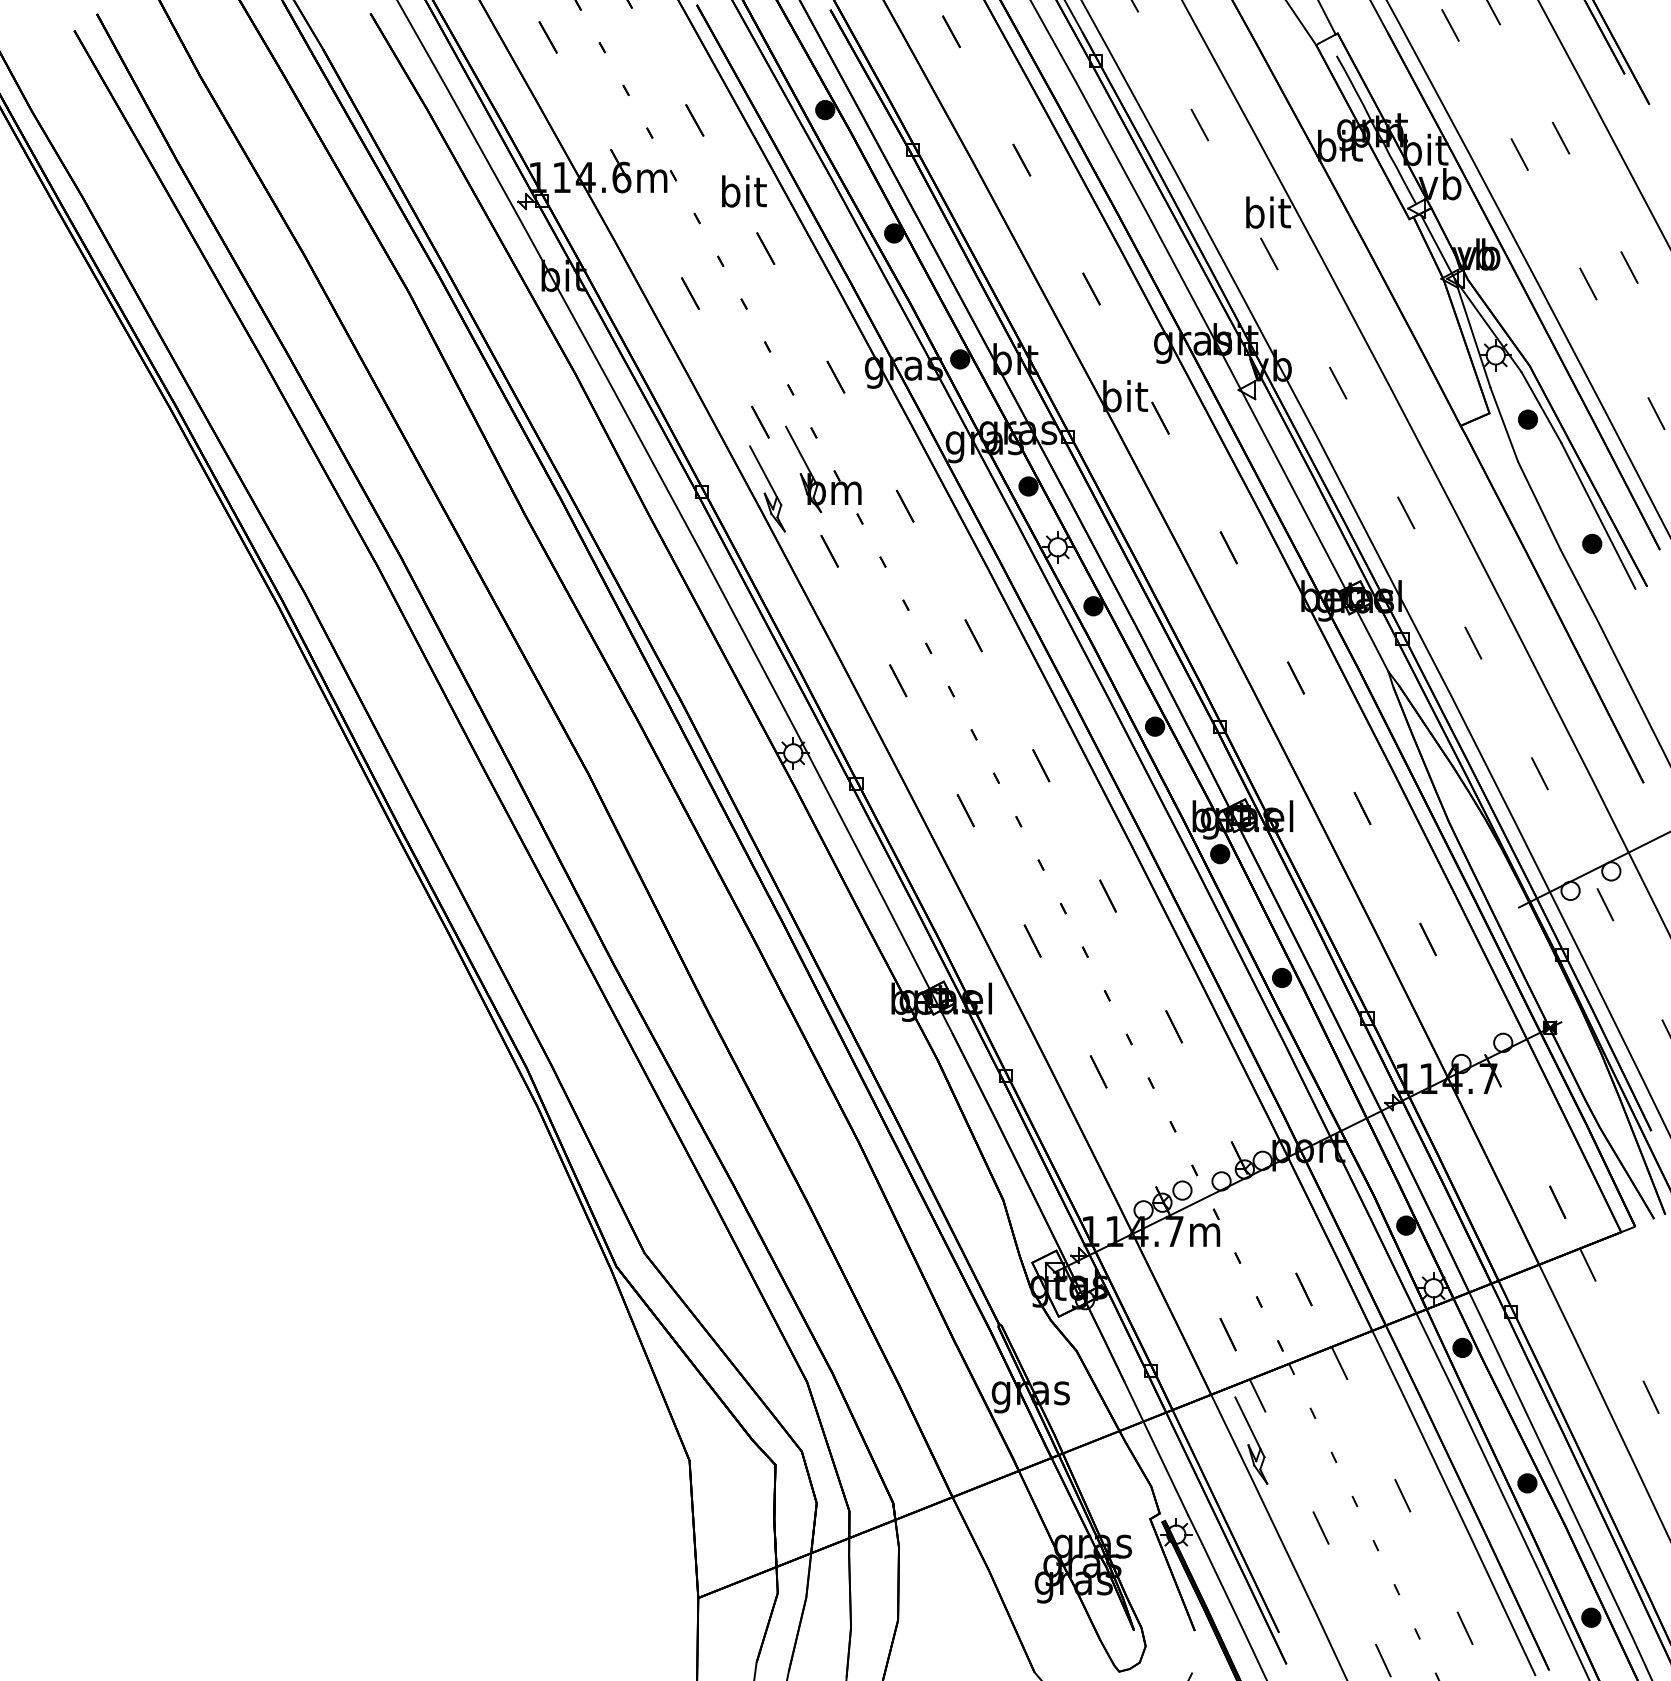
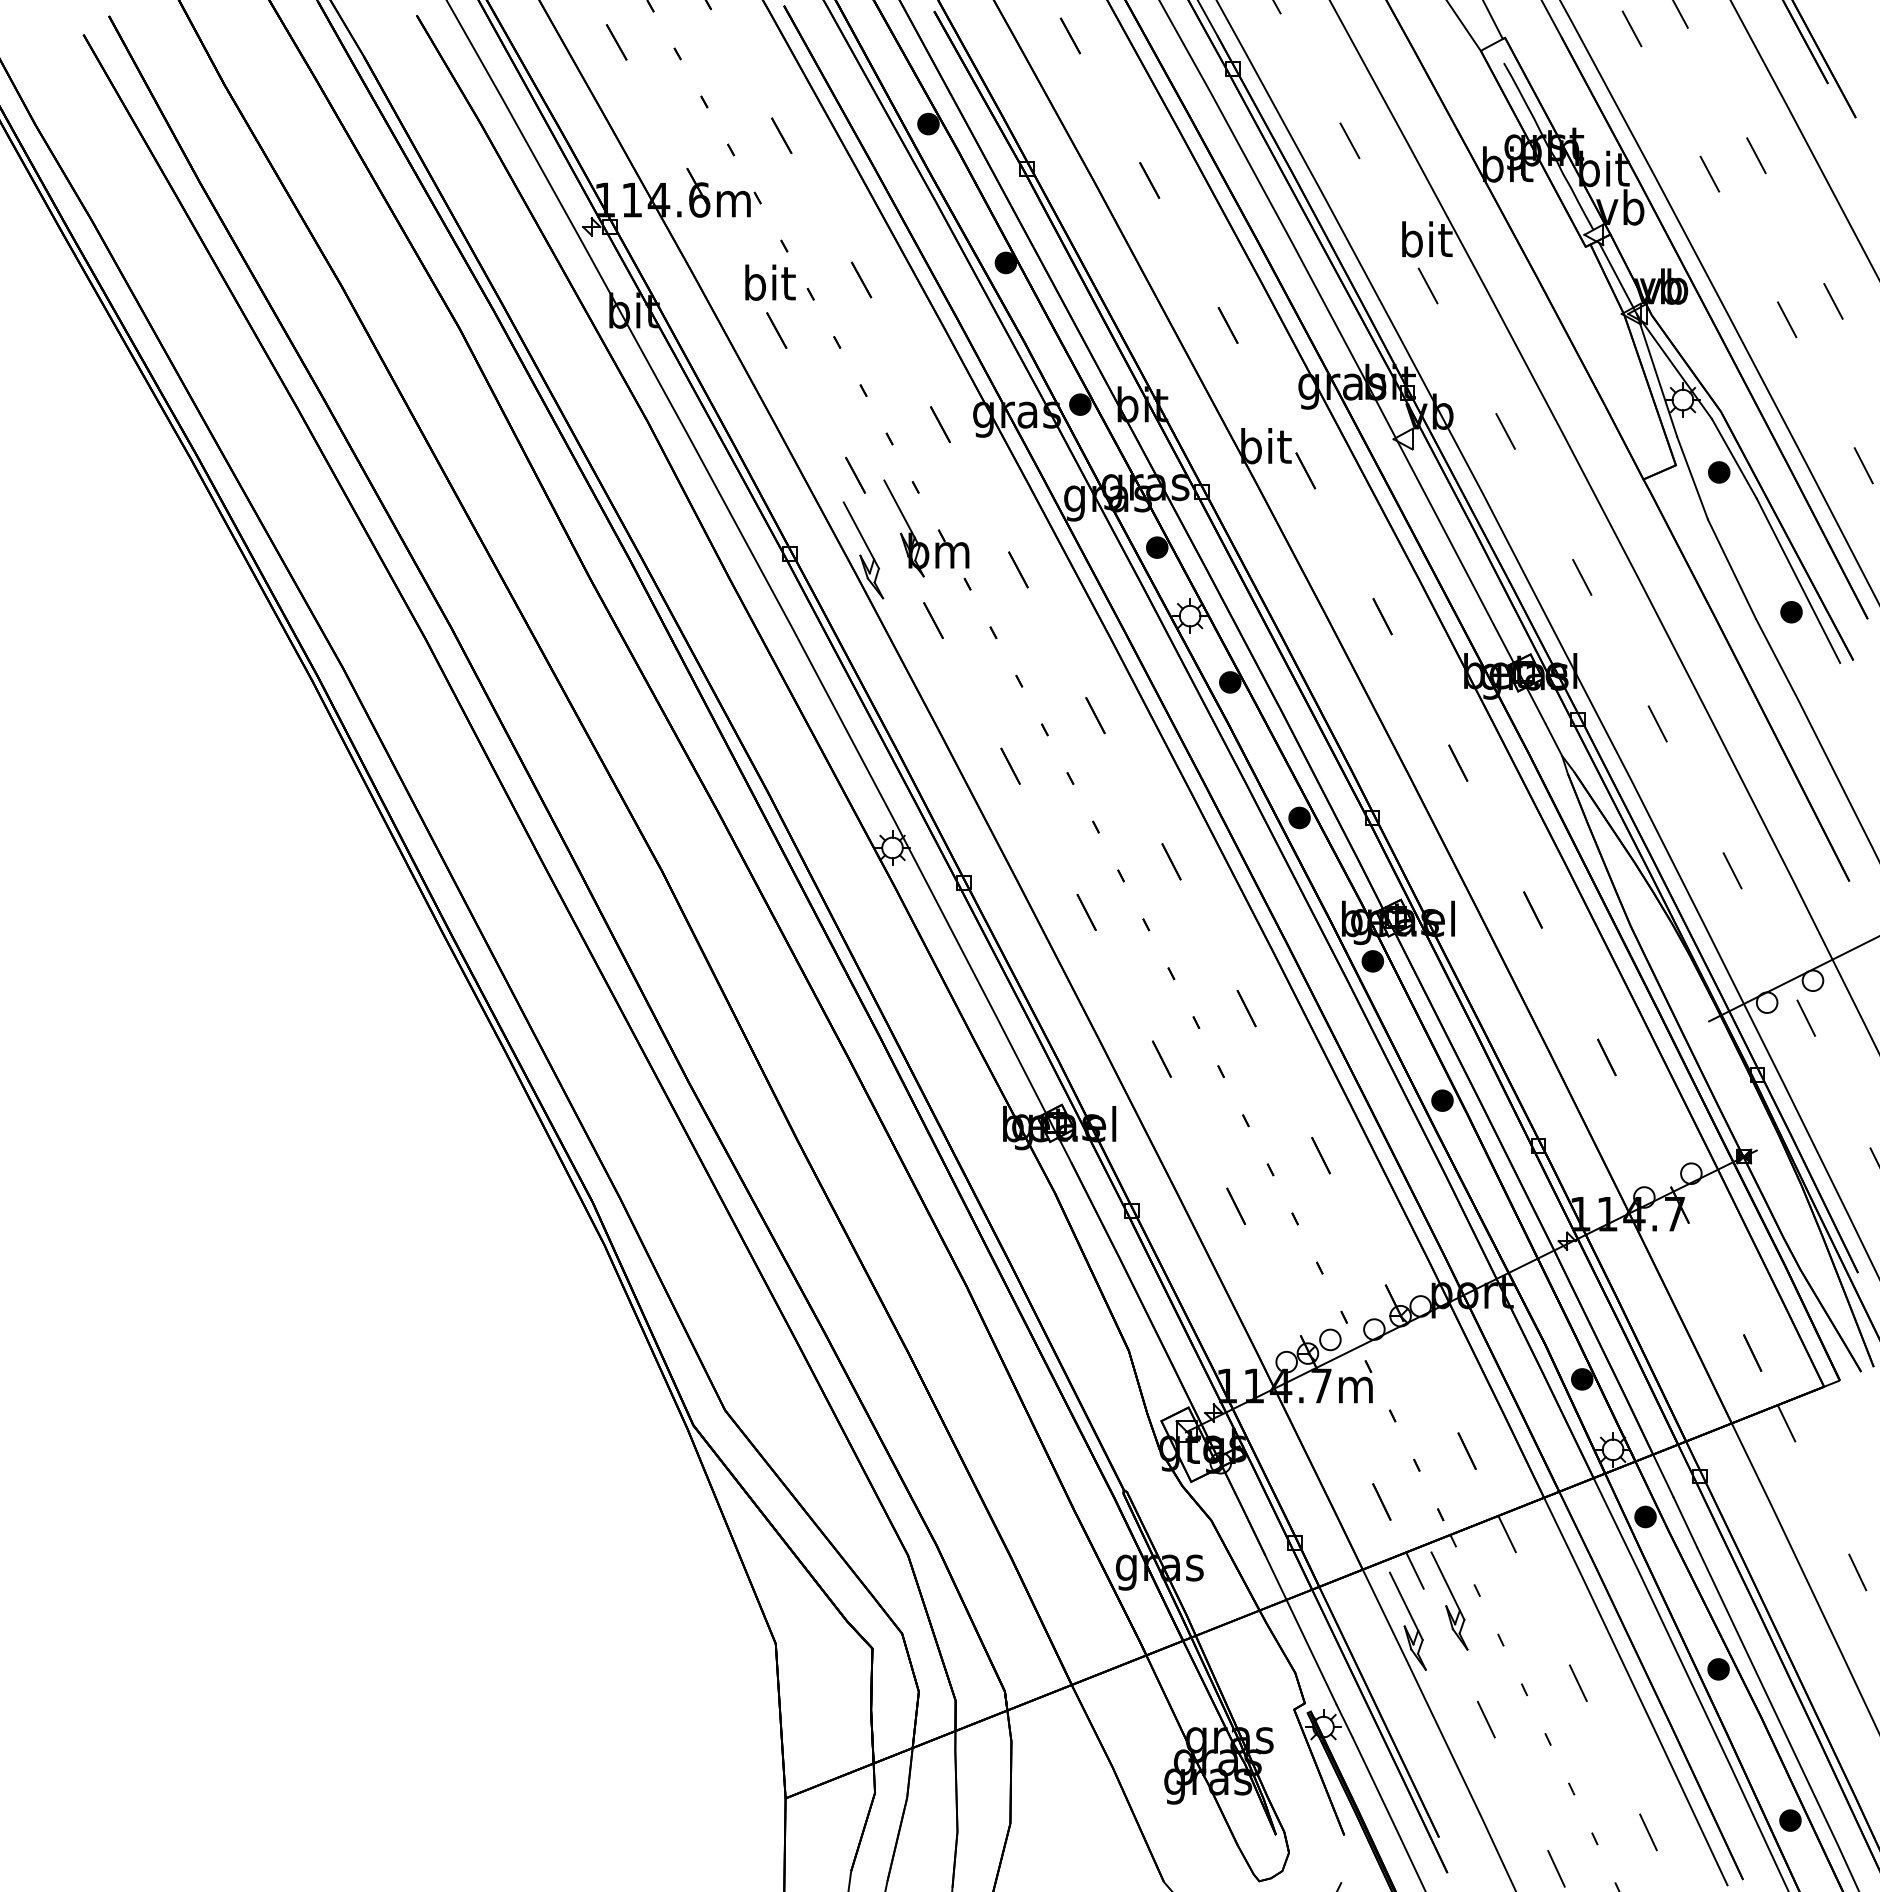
text: (744, 191) -> (770, 282), moved
part: (1288, 1422) -> (1449, 1600), added

